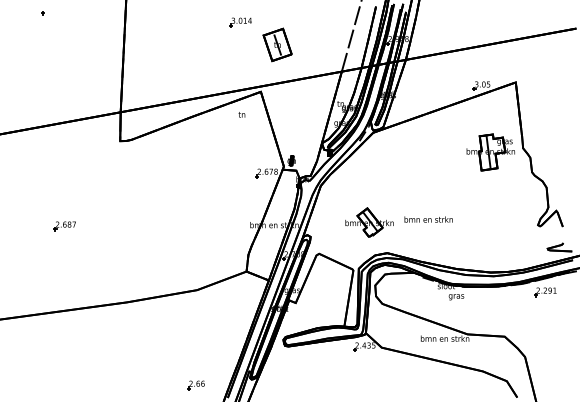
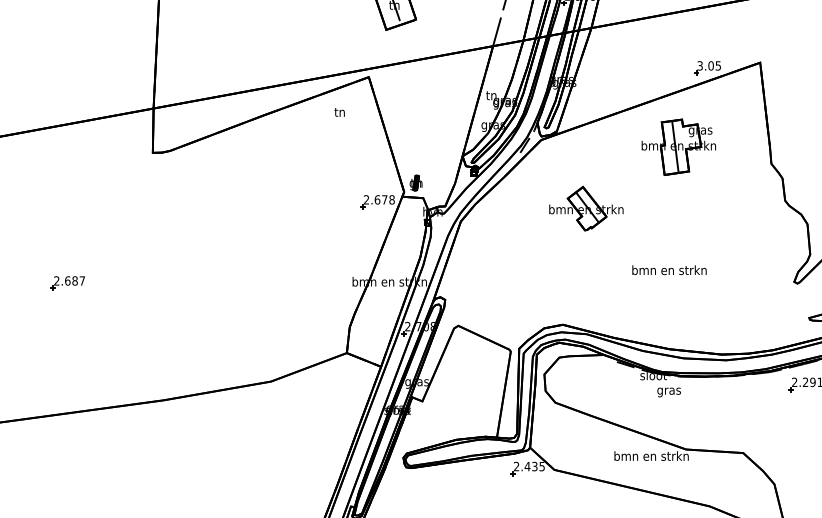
part: (490, 152) -> (678, 147), moved
text: (428, 219) -> (669, 270), moved
part: (369, 222) -> (586, 208), moved

